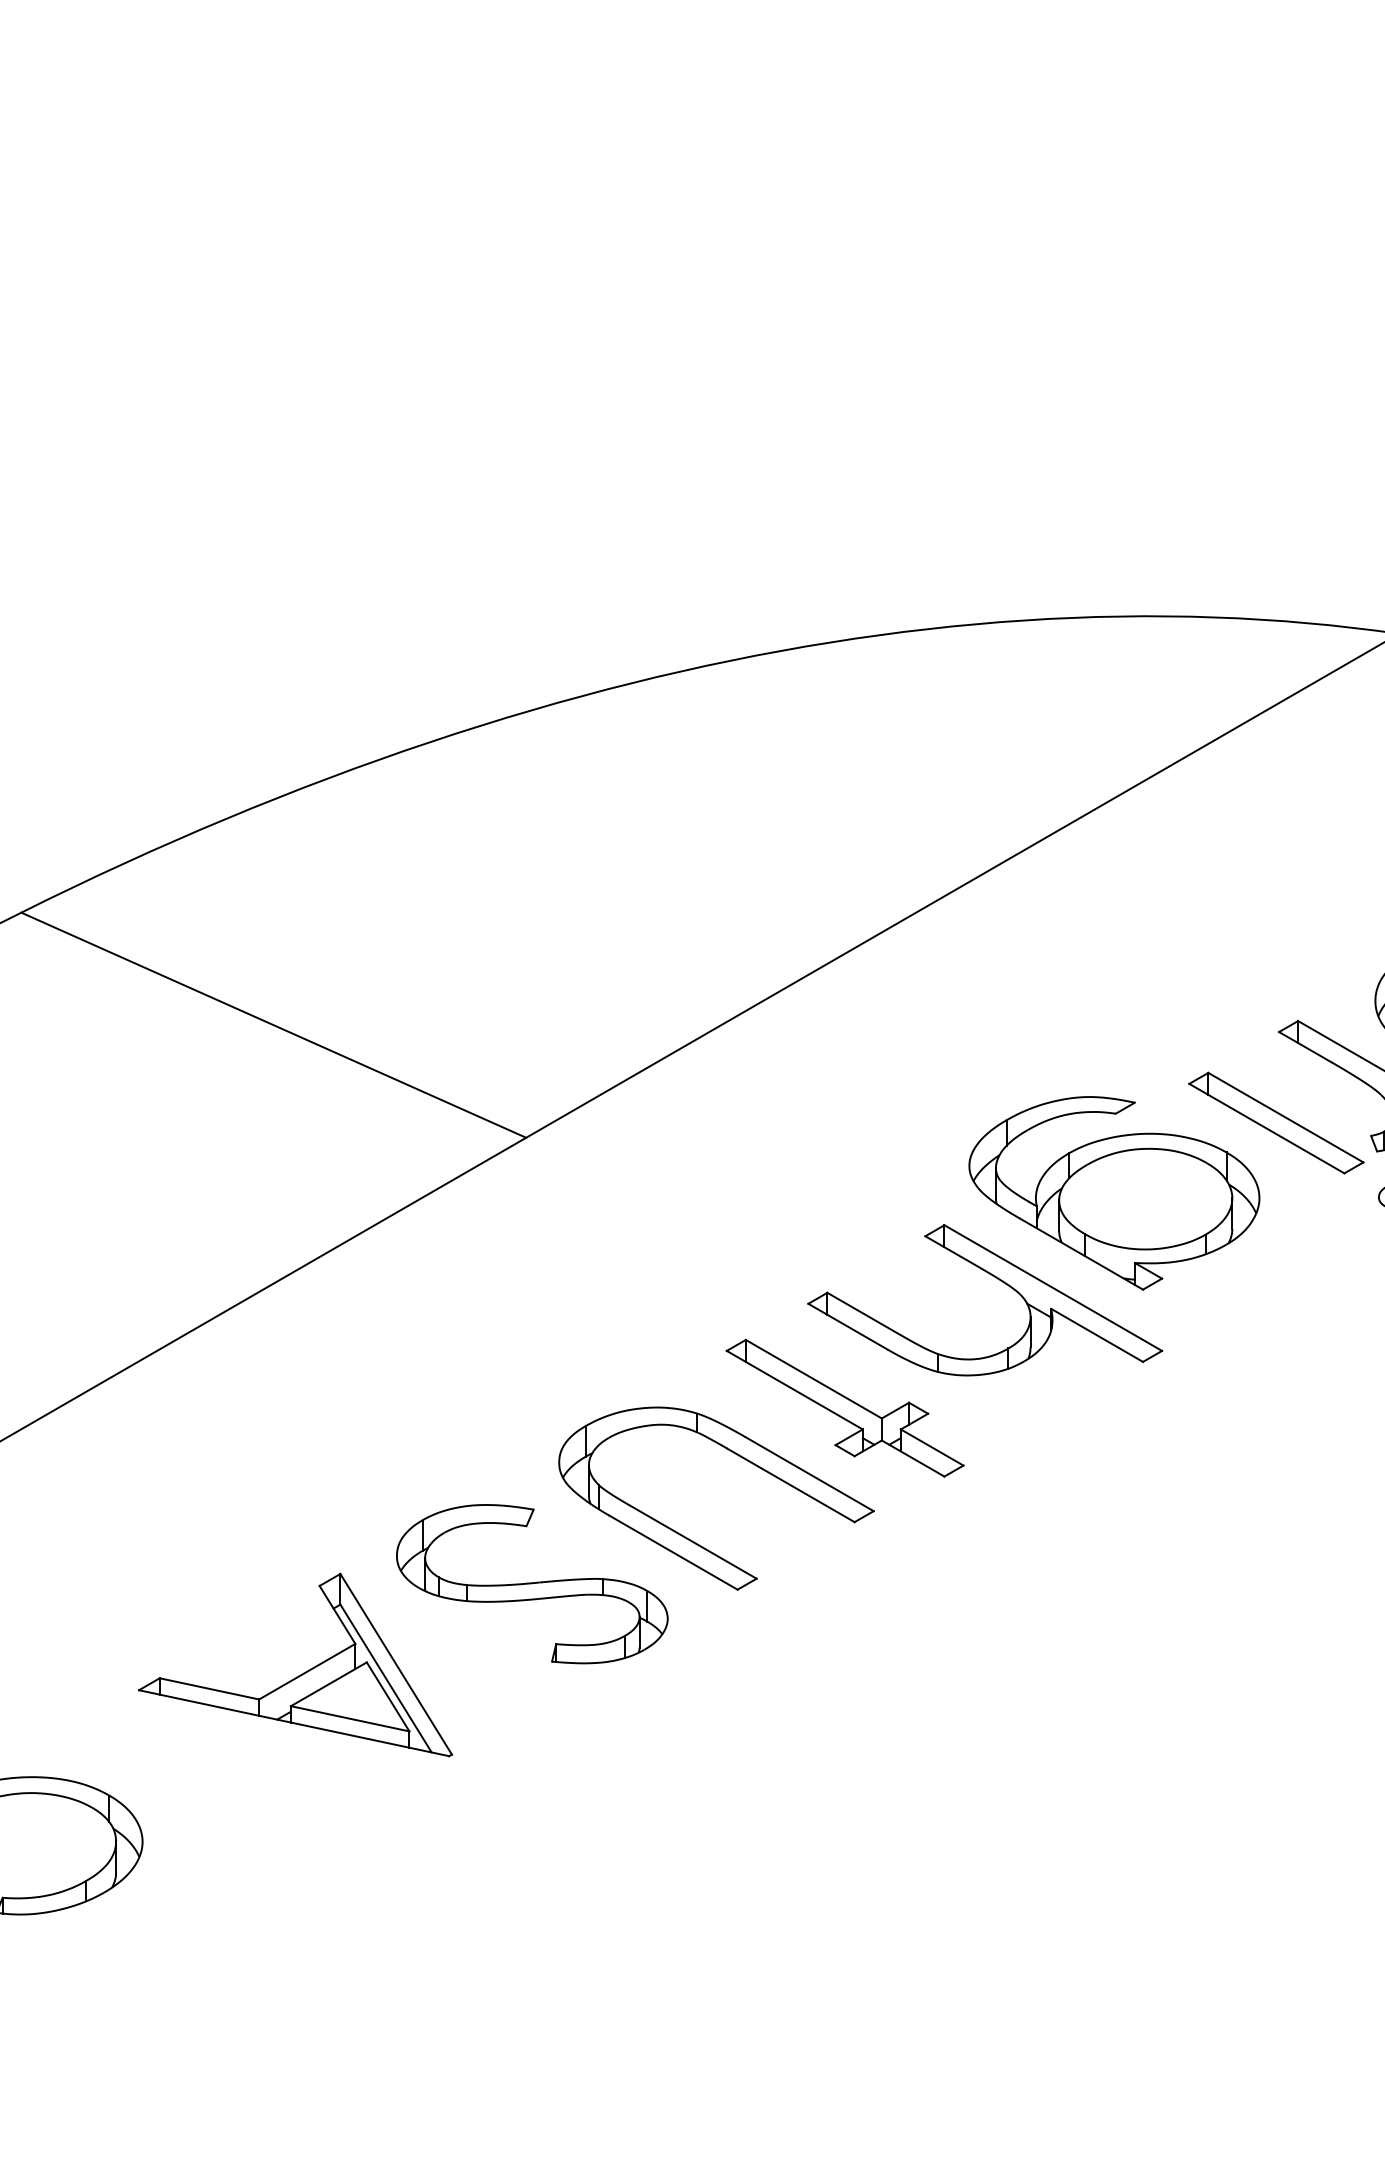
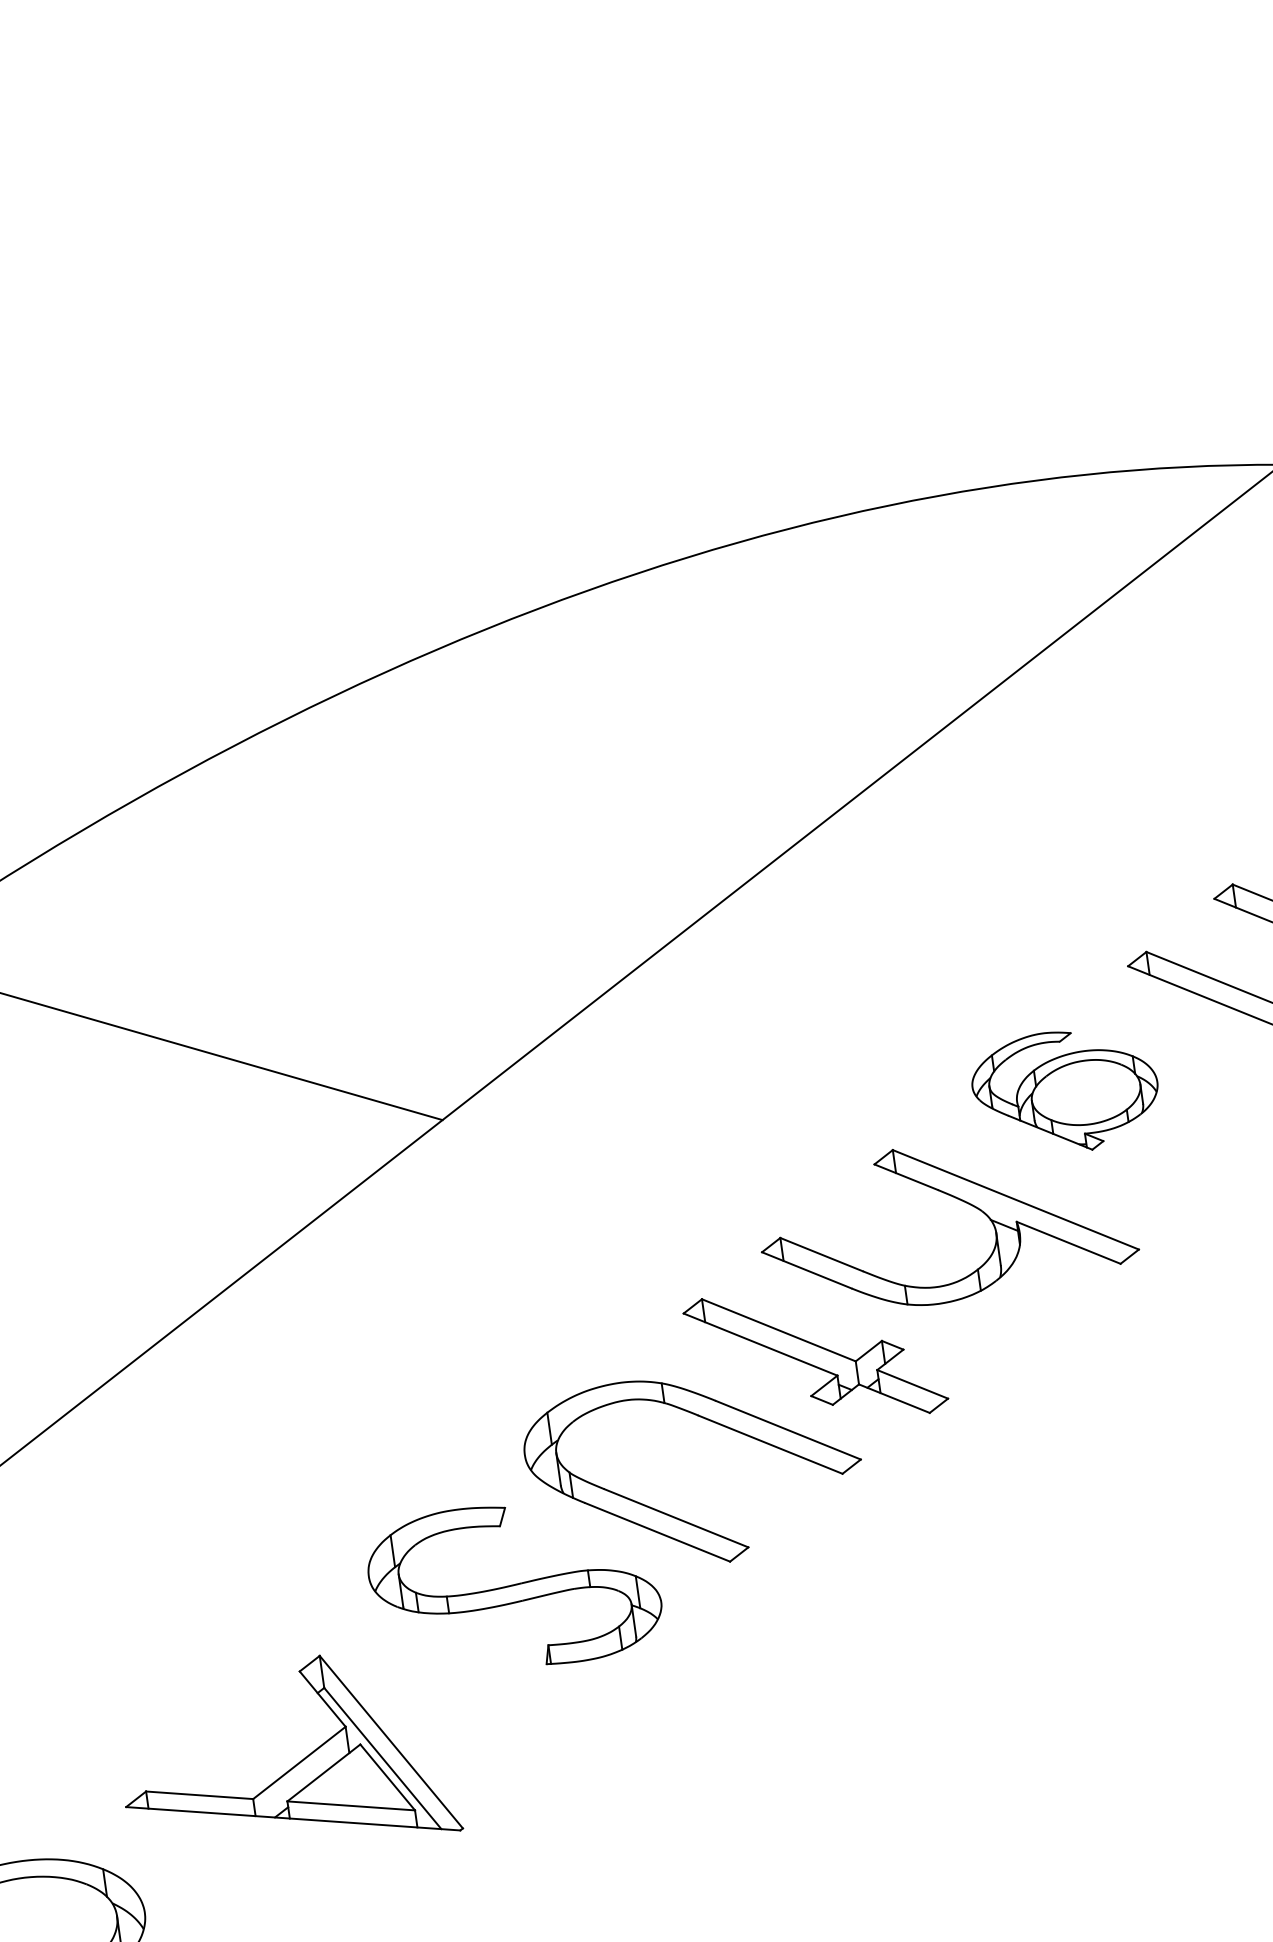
part: (1114, 1193) -> (1066, 1091), size x0.6
part: (301, 1673) -> (293, 1765), moved

